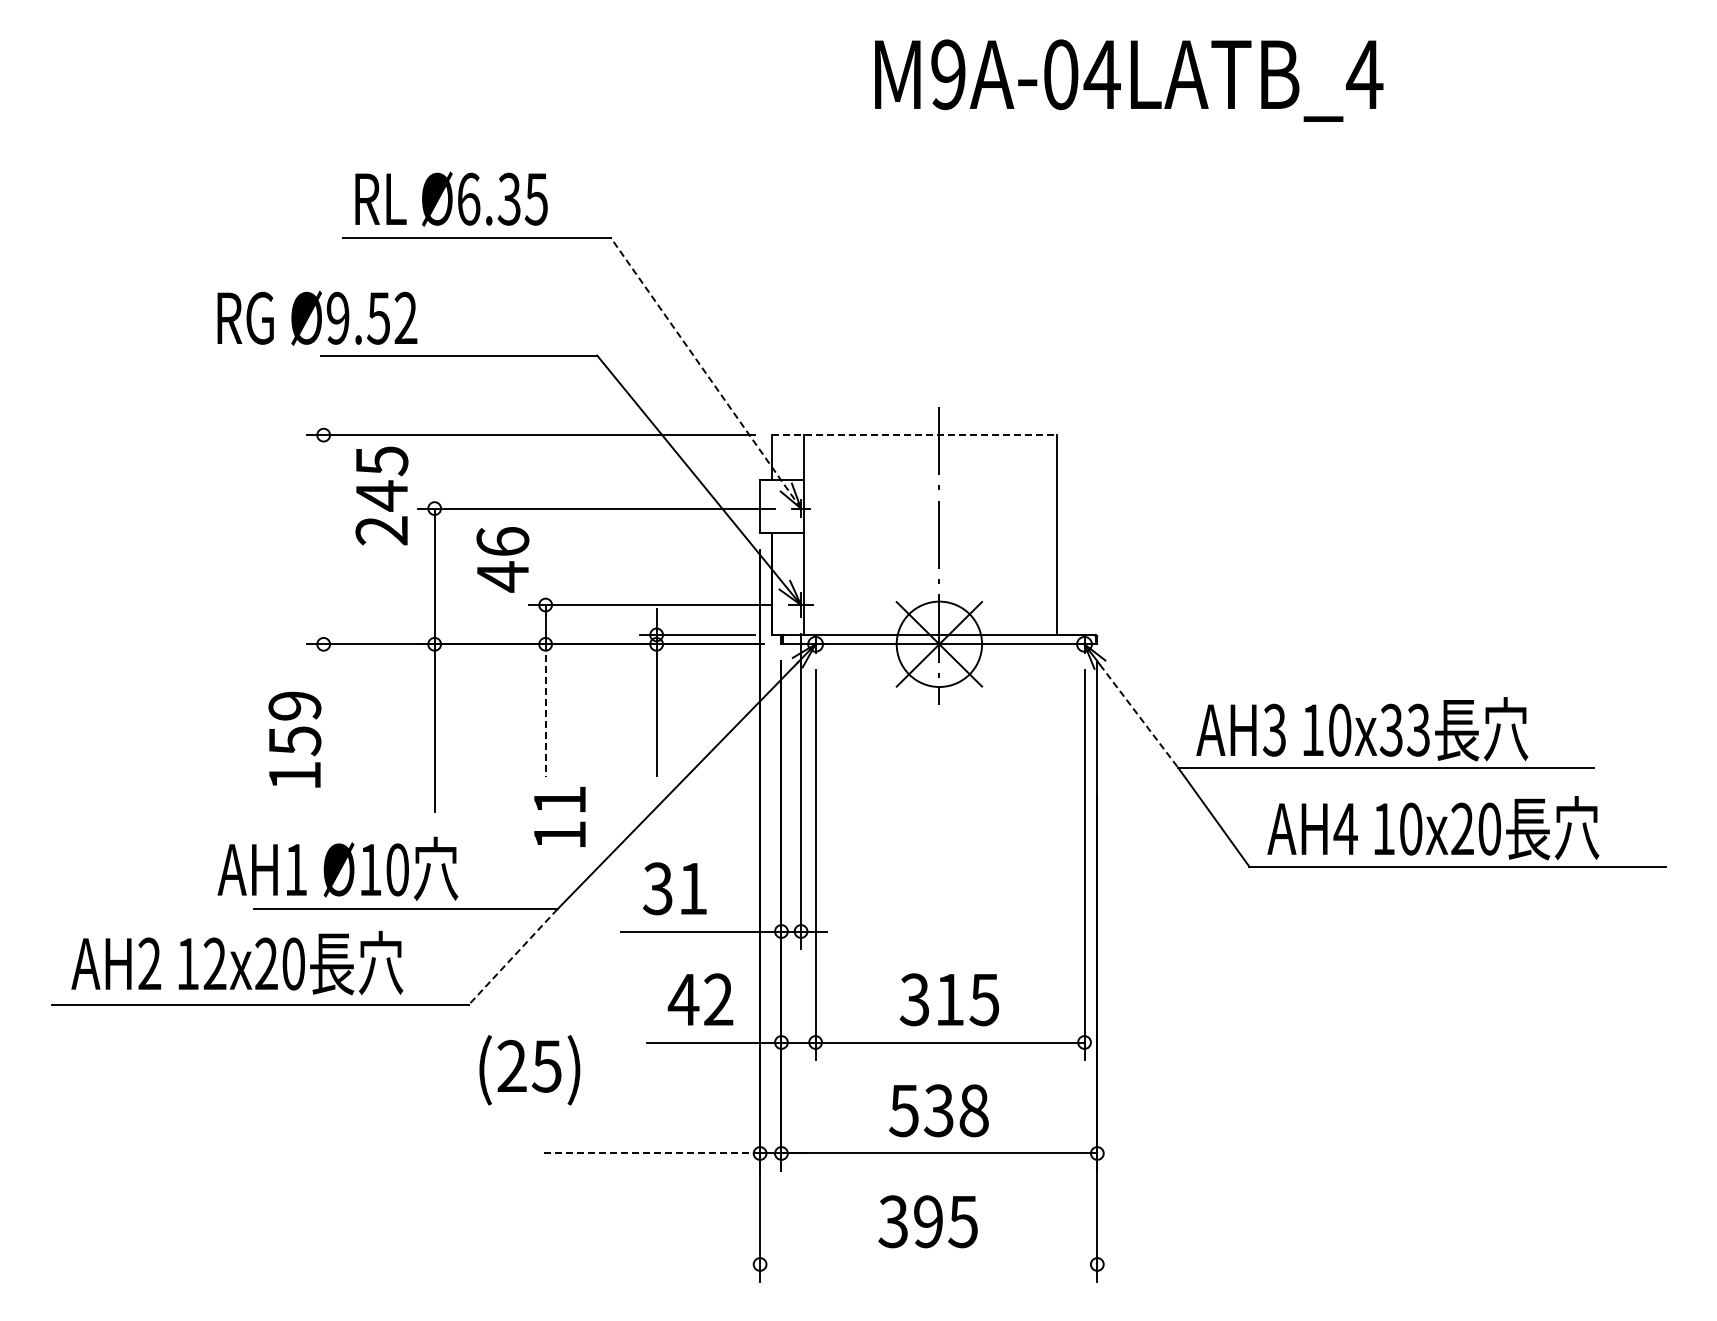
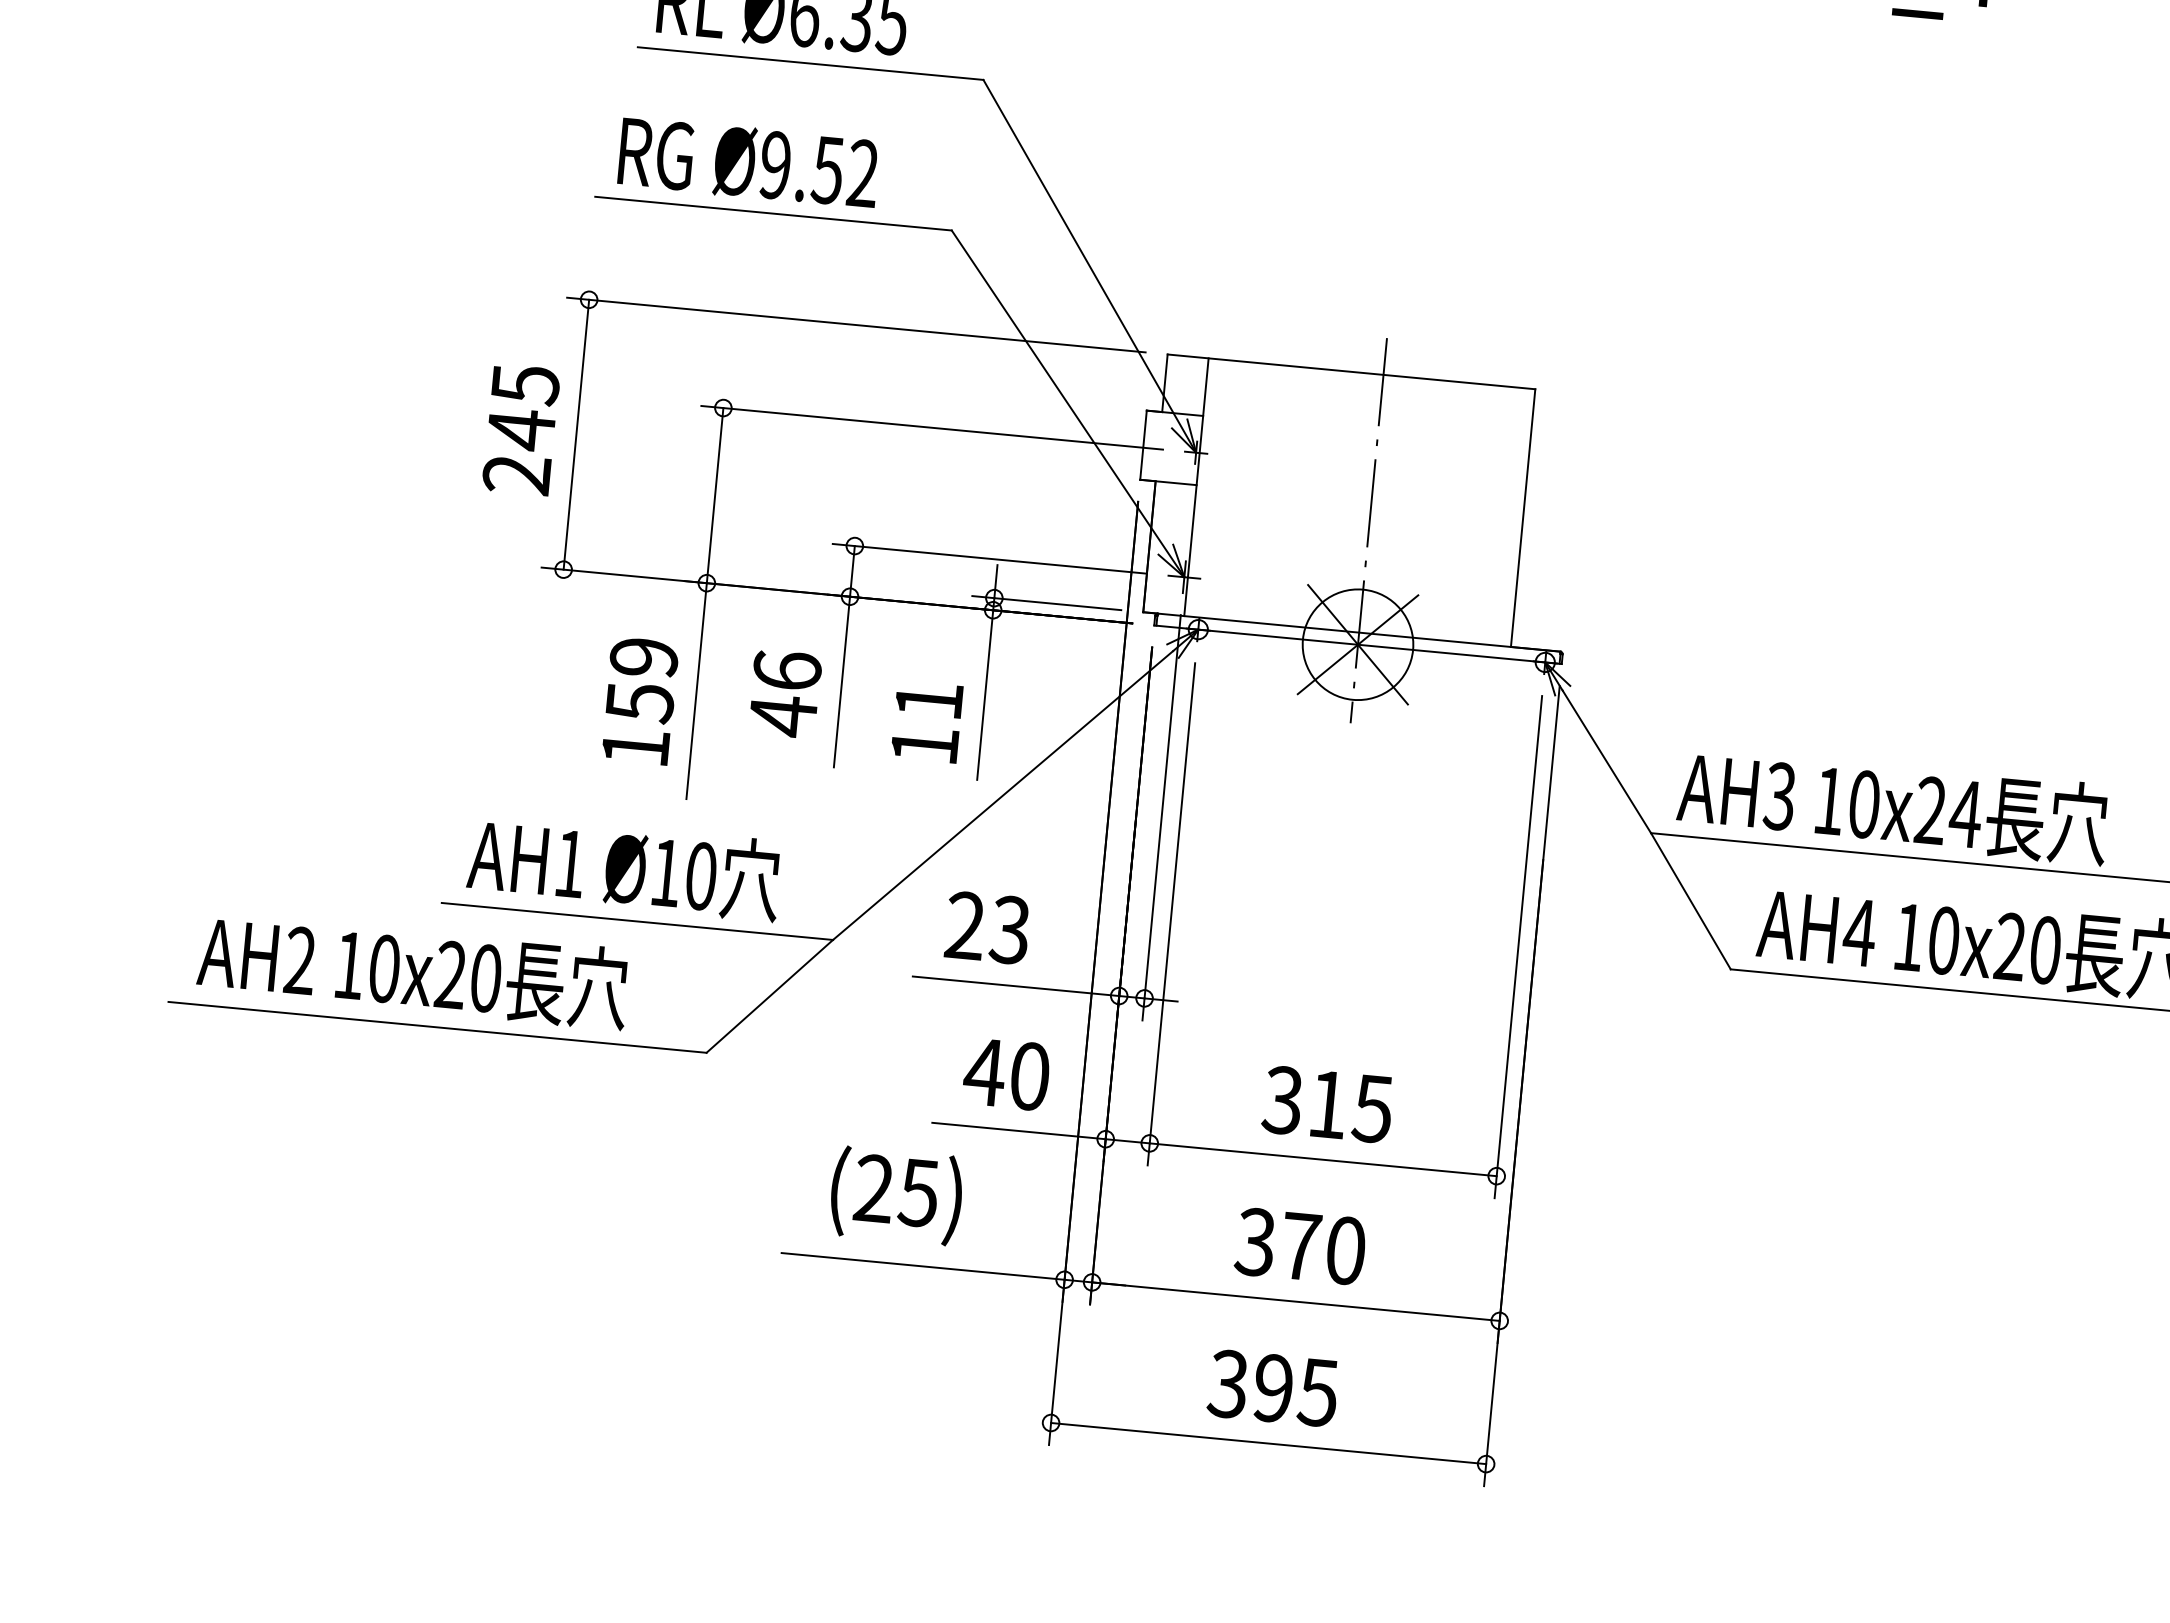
text: (317, 317) -> (749, 161), moved
line: (705, 373) -> (1089, 266), dashed -> solid
line: (915, 435) -> (1352, 372), dashed -> solid
text: (381, 495) -> (520, 429), moved
line: (323, 539) -> (576, 434), added
text: (502, 559) -> (784, 693), moved
line: (545, 710) -> (841, 682), dashed -> solid
line: (1139, 716) -> (1607, 762), dashed -> solid
text: (1404, 729) -> (1947, 811), 10x33 -> 10x24
text: (294, 739) -> (639, 700), moved
text: (559, 816) -> (926, 721), moved
text: (337, 868) -> (623, 867), moved
text: (675, 888) -> (987, 927), 31 -> 23
line: (512, 957) -> (769, 996), dashed -> solid
text: (214, 963) -> (383, 968), 12x20 -> 10x20
text: (718, 999) -> (1029, 1076), 42 -> 40
text: (529, 1070) -> (896, 1196), moved
text: (938, 1110) -> (1300, 1246), 538 -> 370
line: (650, 1153) -> (923, 1266), dashed -> solid
line: (928, 1264) -> (1268, 1443), added

